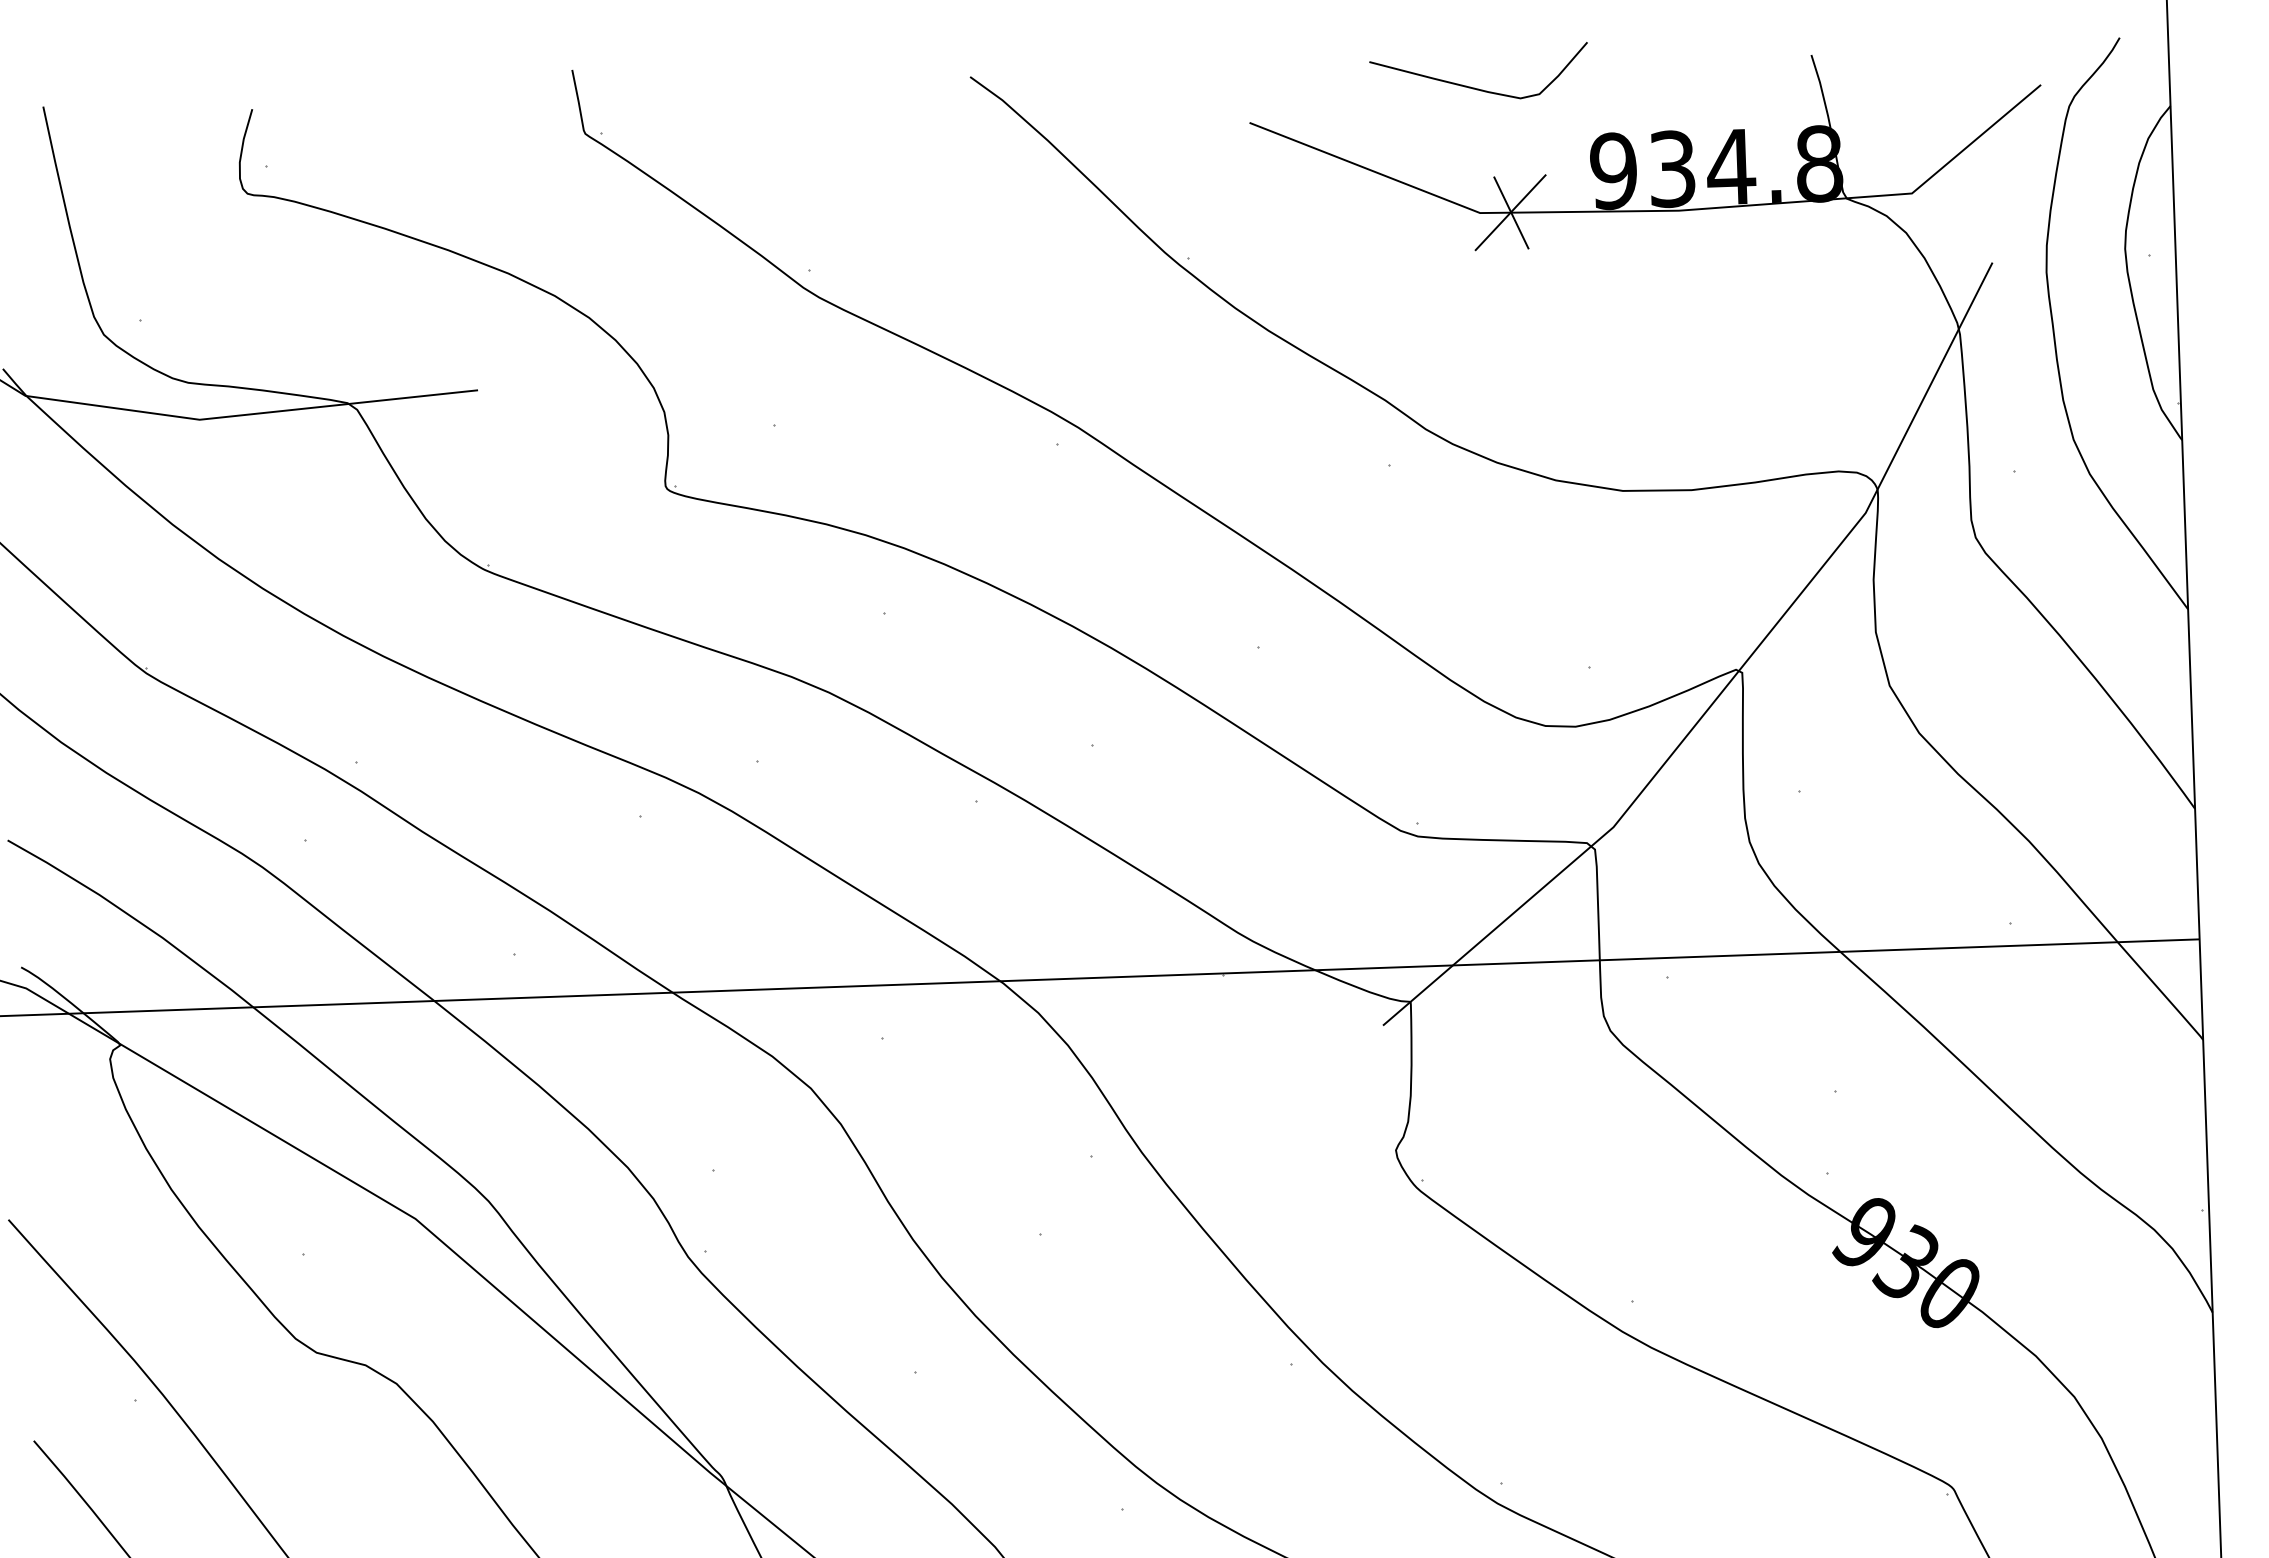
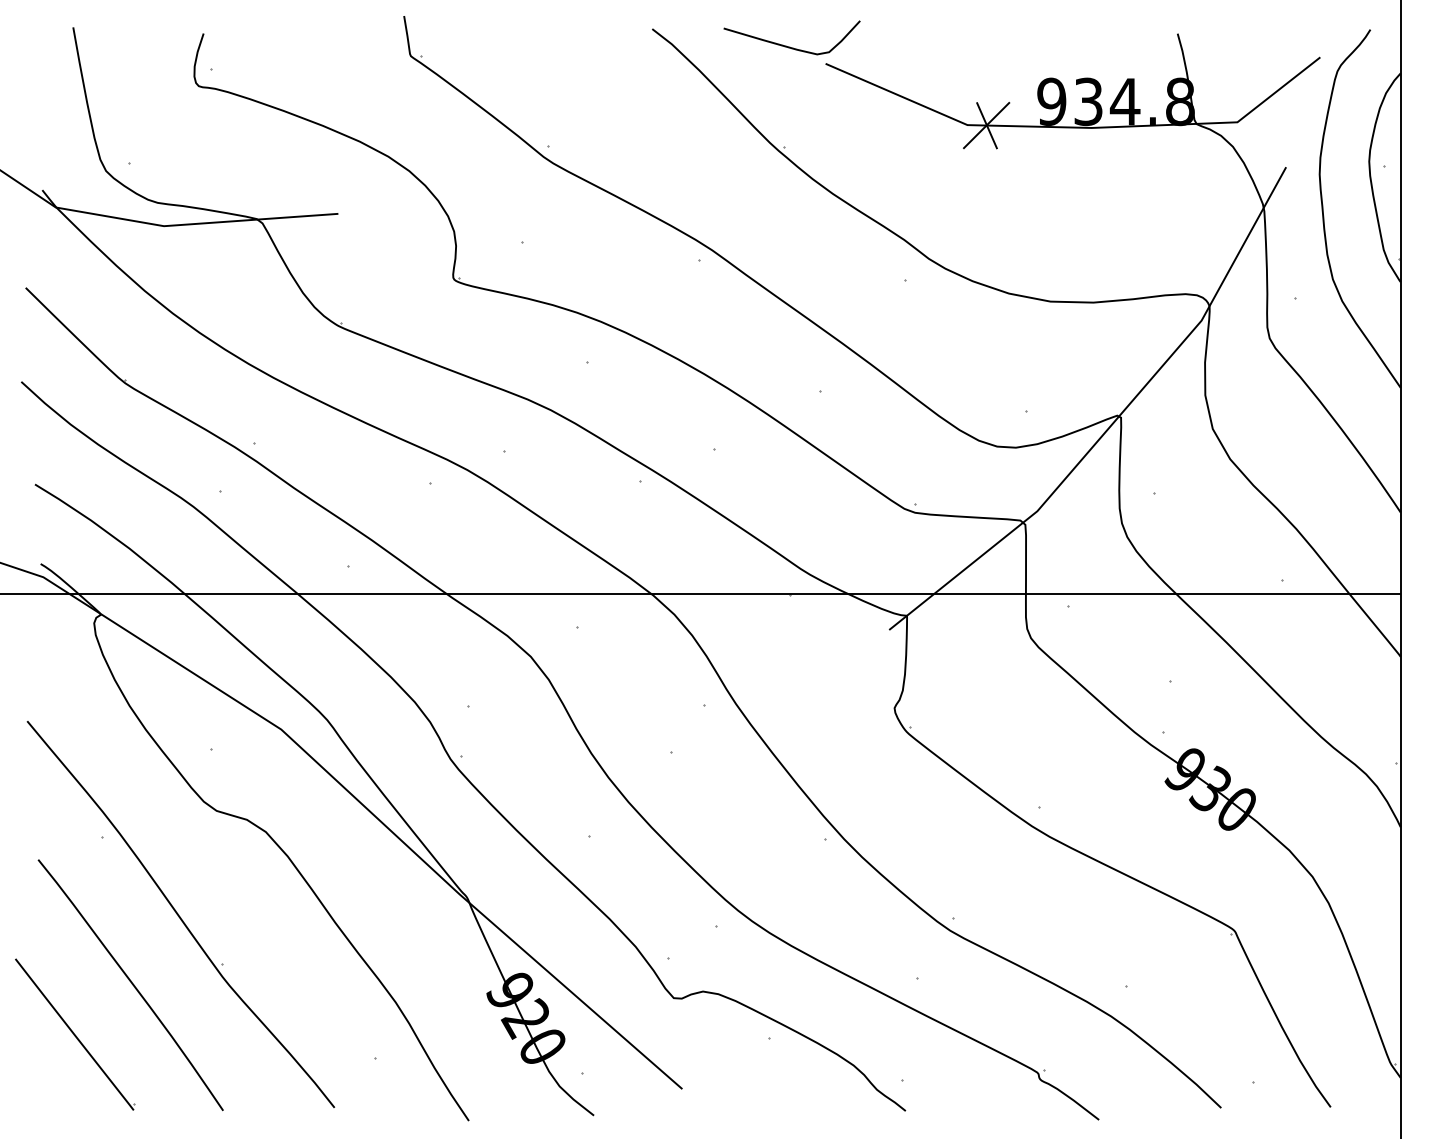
curve: (1477, 87) -> (790, 46), moved

